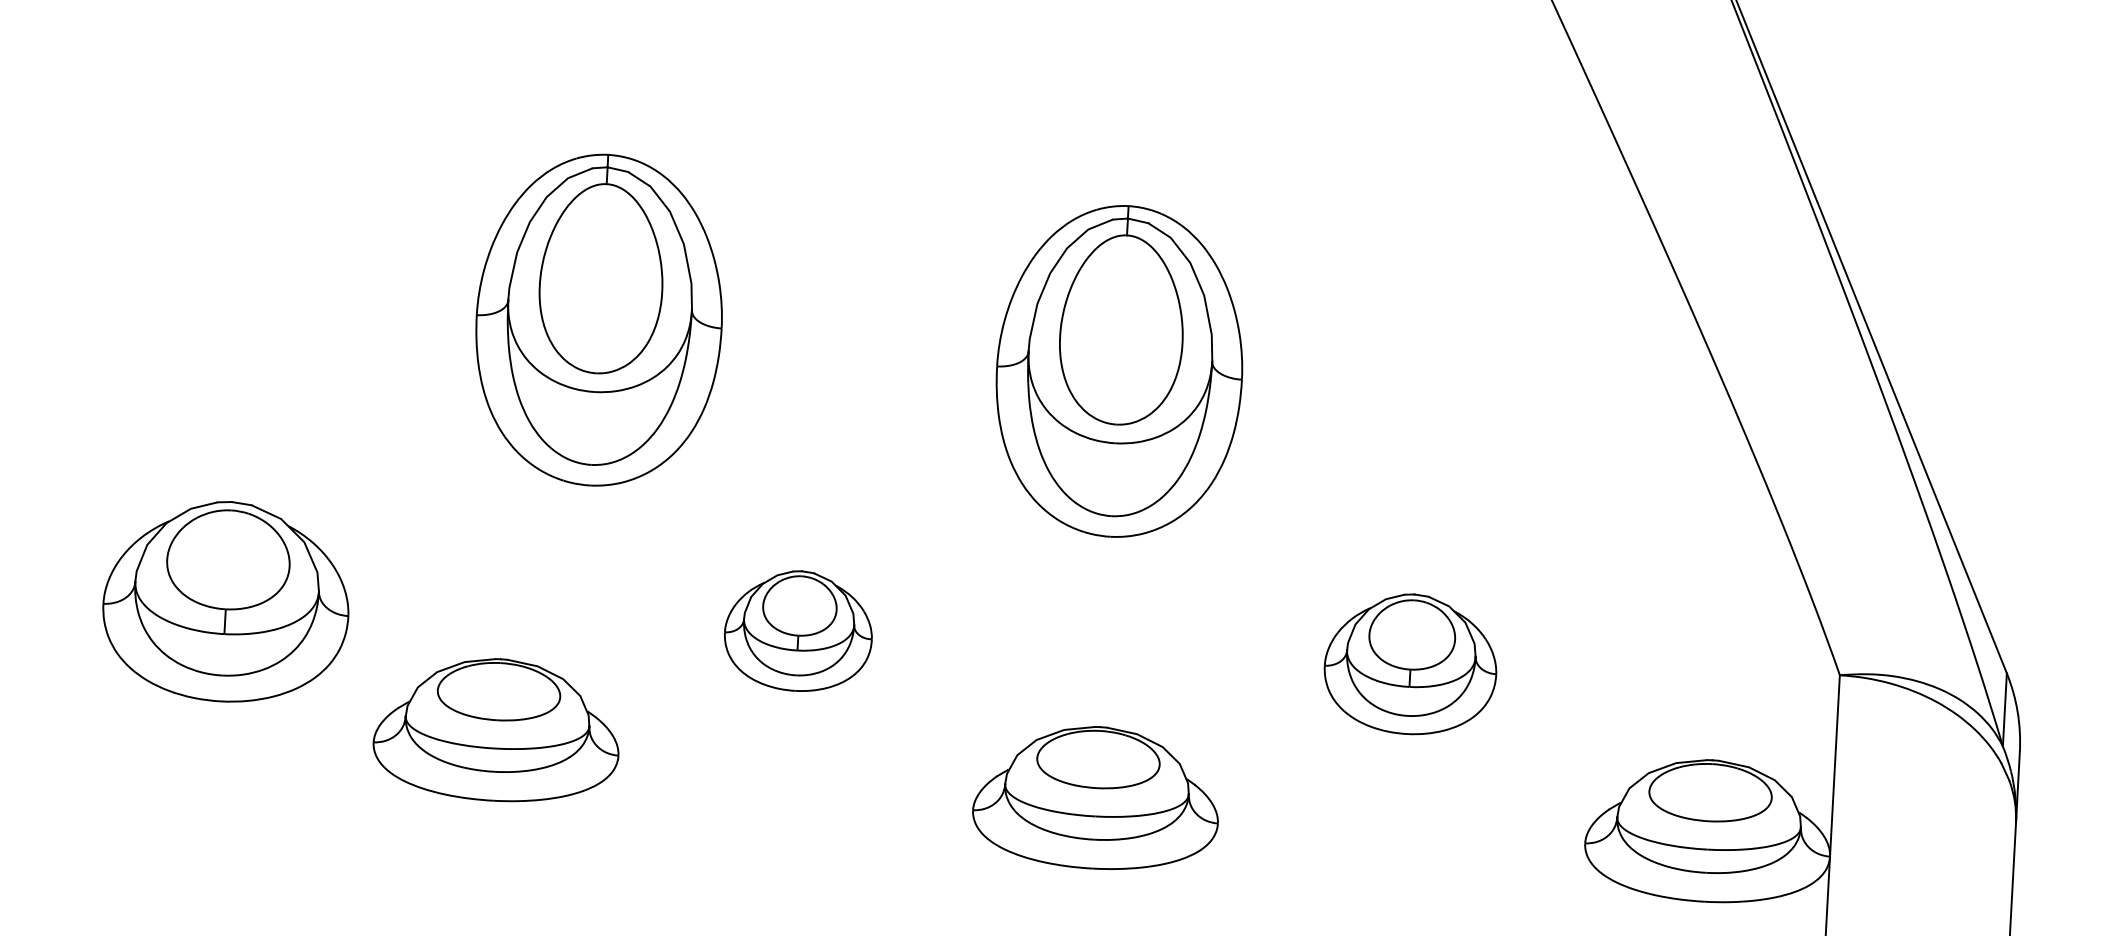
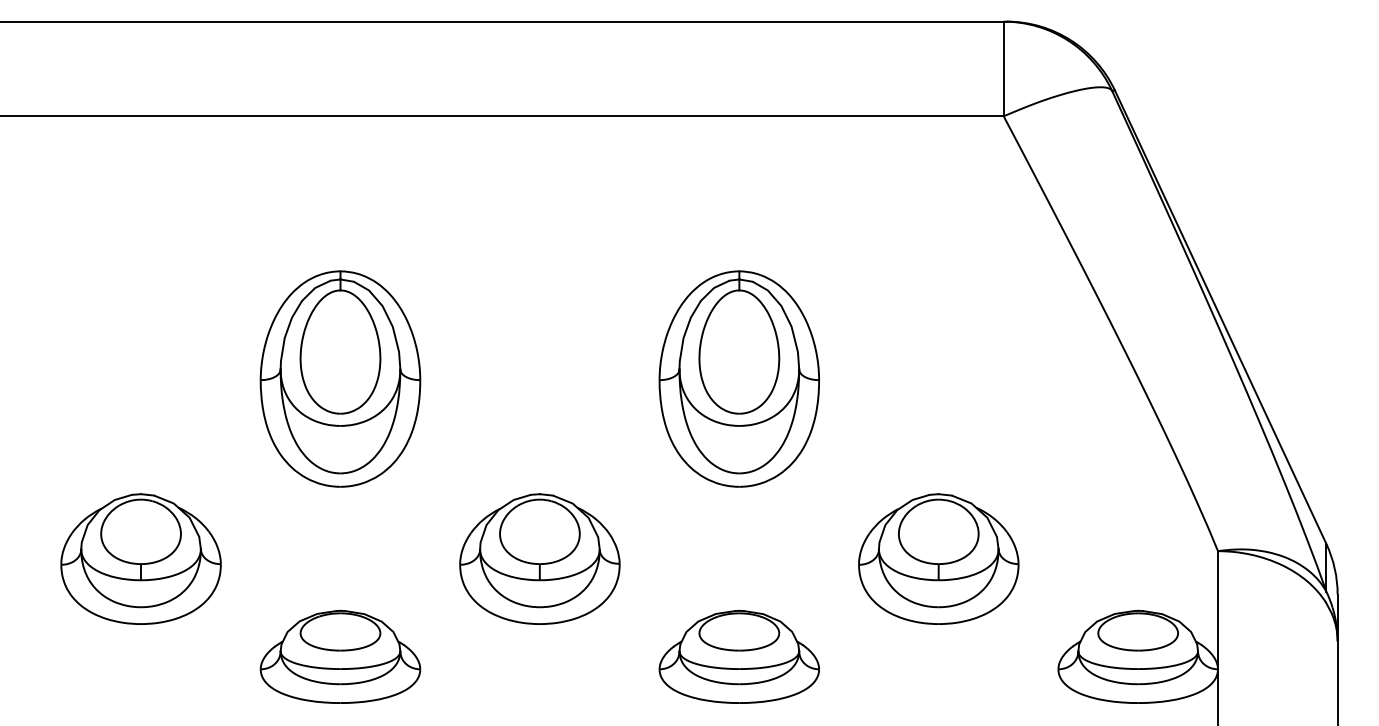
part: (599, 319) -> (340, 378), moved
part: (225, 600) -> (140, 558), moved
part: (798, 630) -> (539, 558), size x1.67
part: (1410, 663) -> (938, 558), size x1.43
part: (497, 729) -> (340, 656), moved

